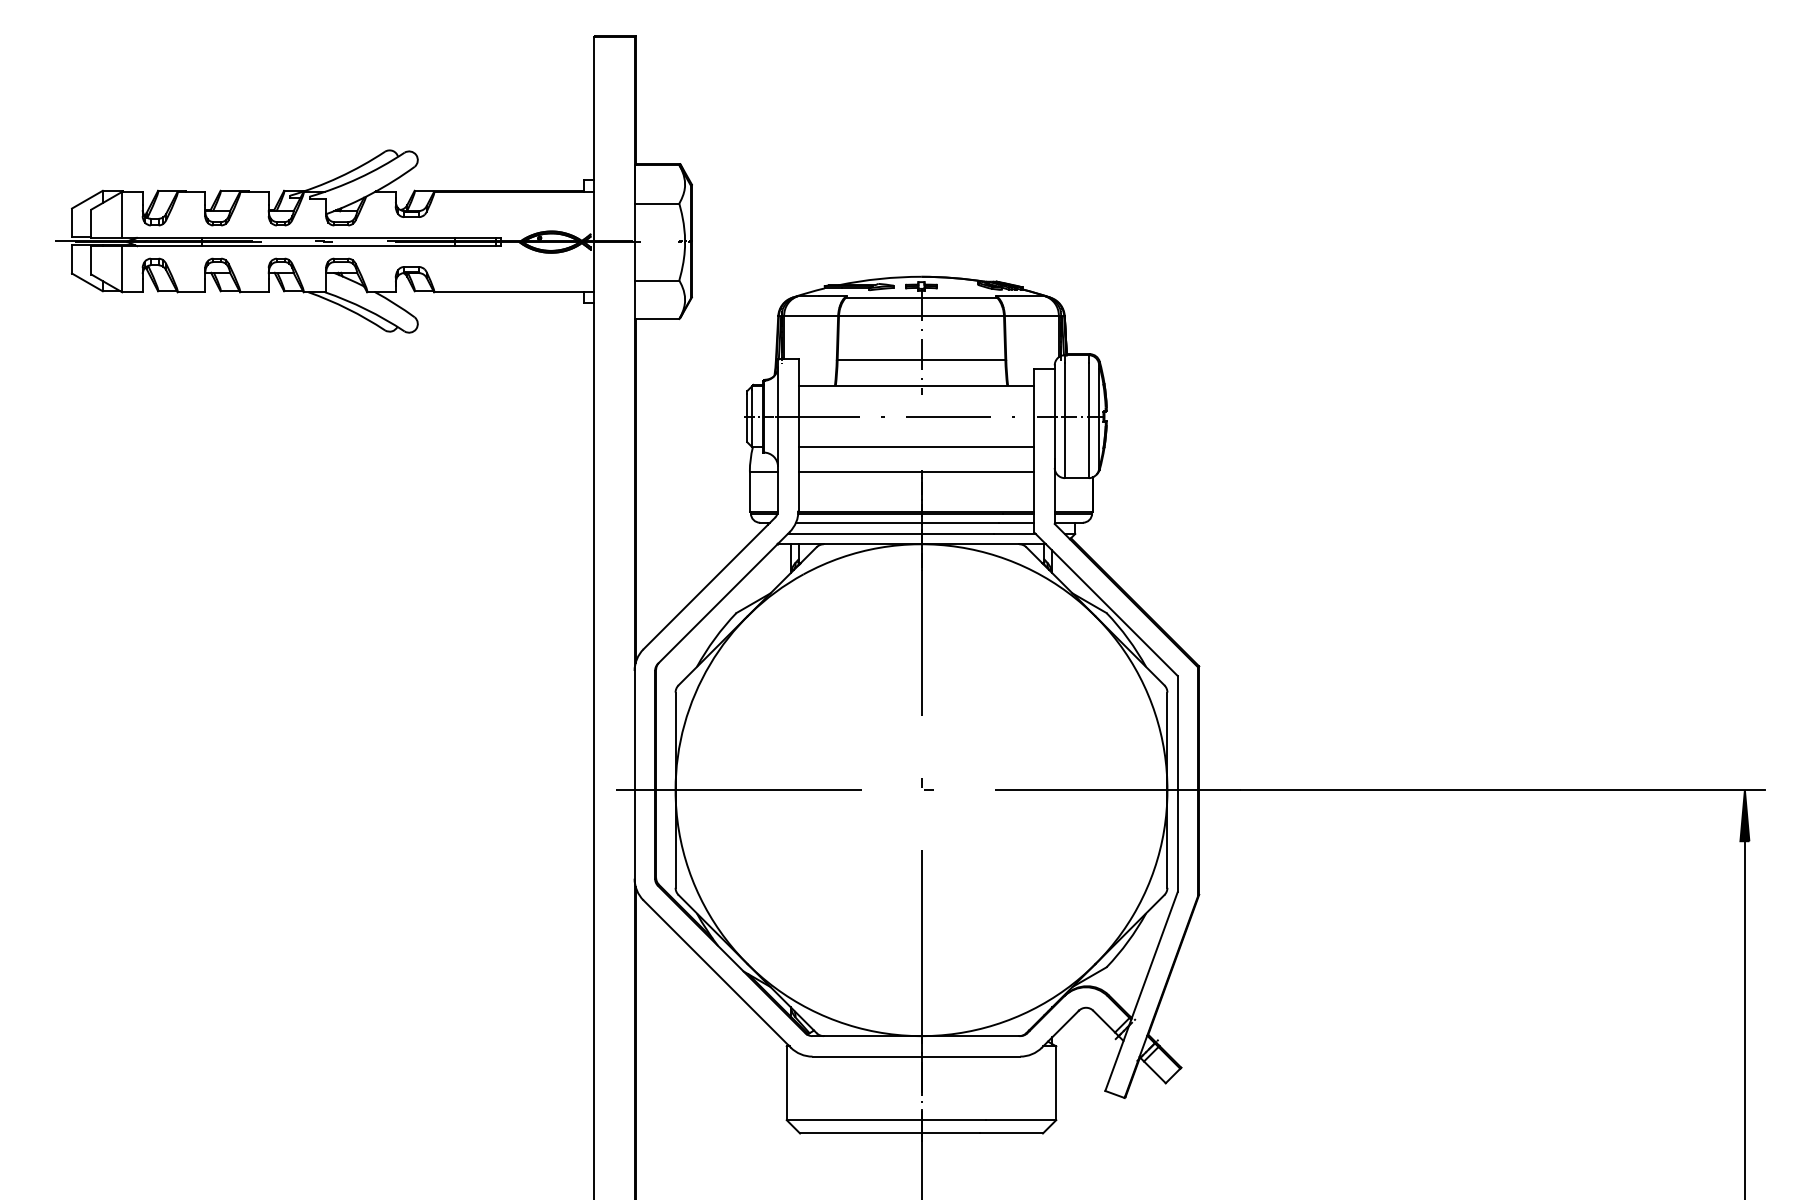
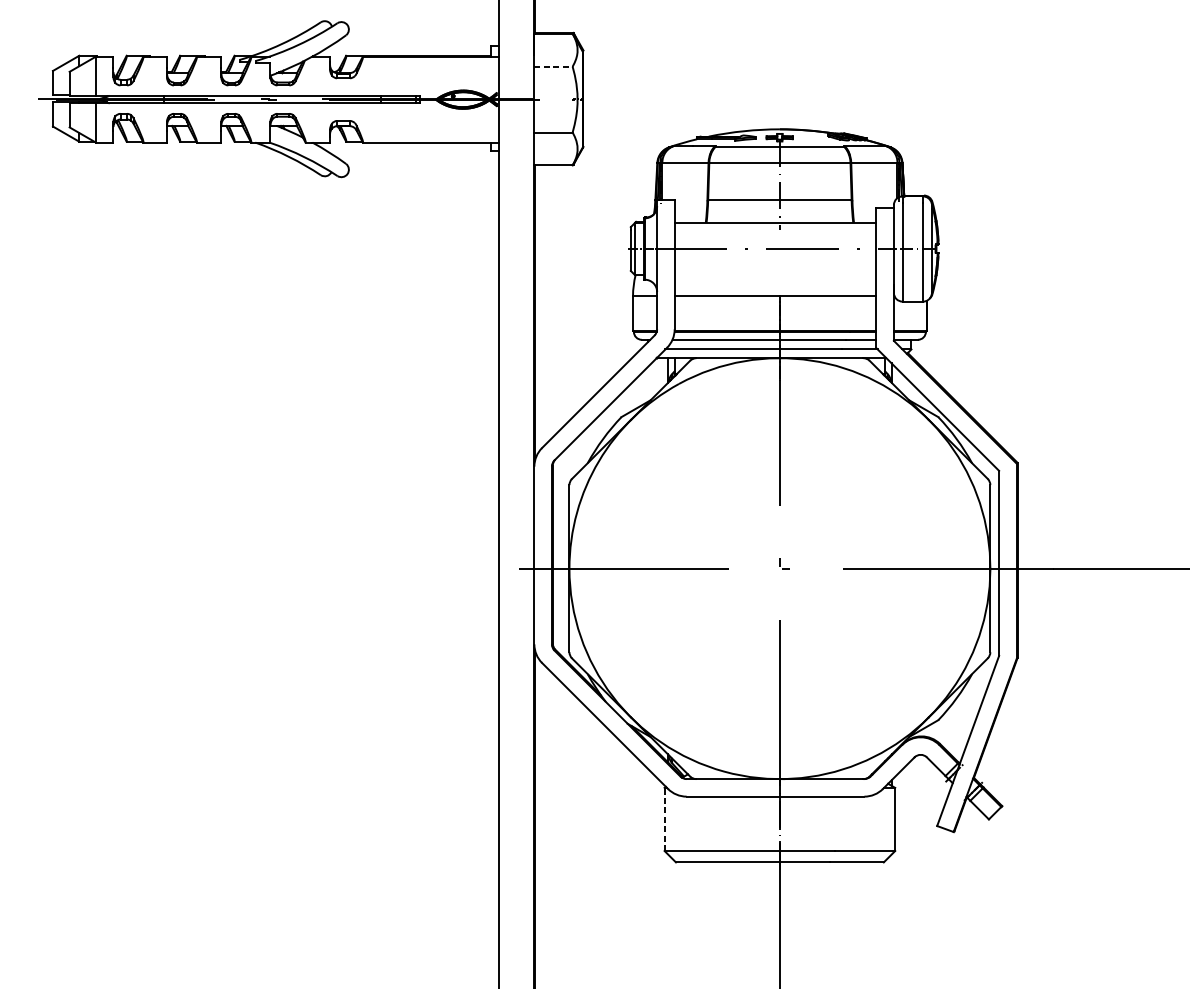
line: (657, 203) -> (553, 66), solid -> dashed
line: (916, 447) -> (775, 275), removed
line: (786, 1083) -> (664, 819), solid -> dashed

